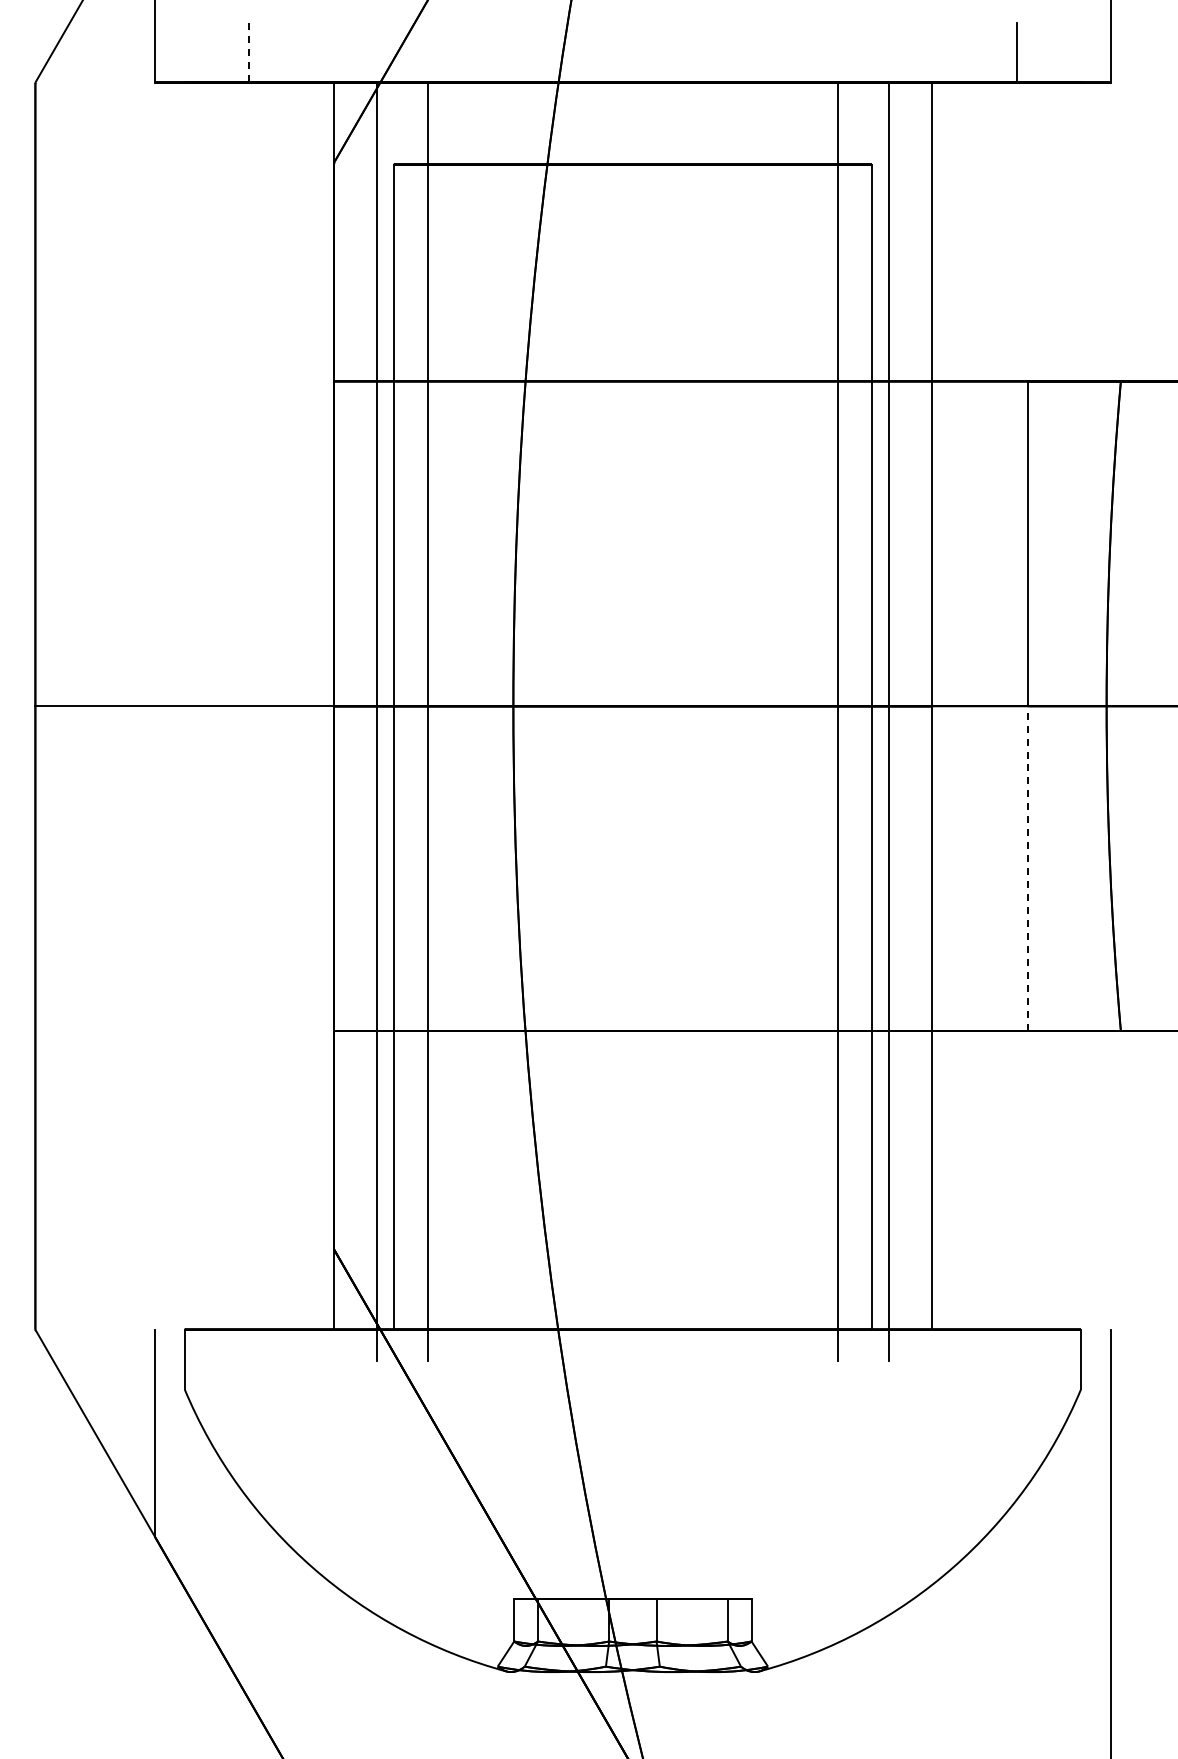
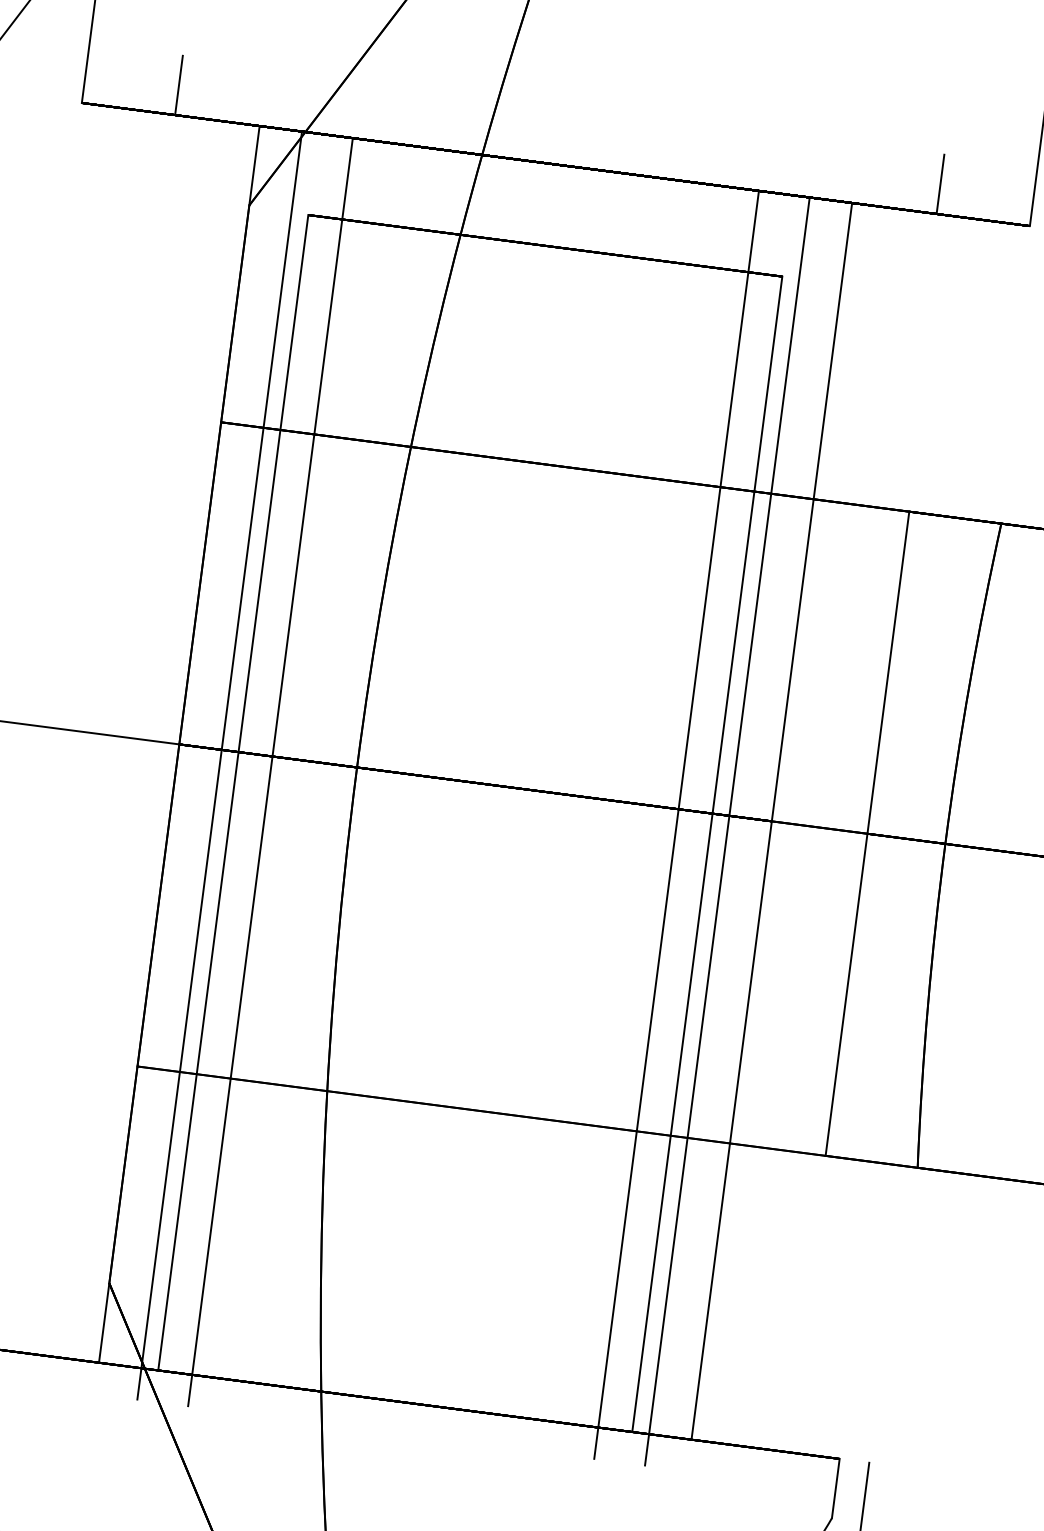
line: (248, 52) -> (178, 85), dashed -> solid
line: (1028, 868) -> (846, 994), dashed -> solid

